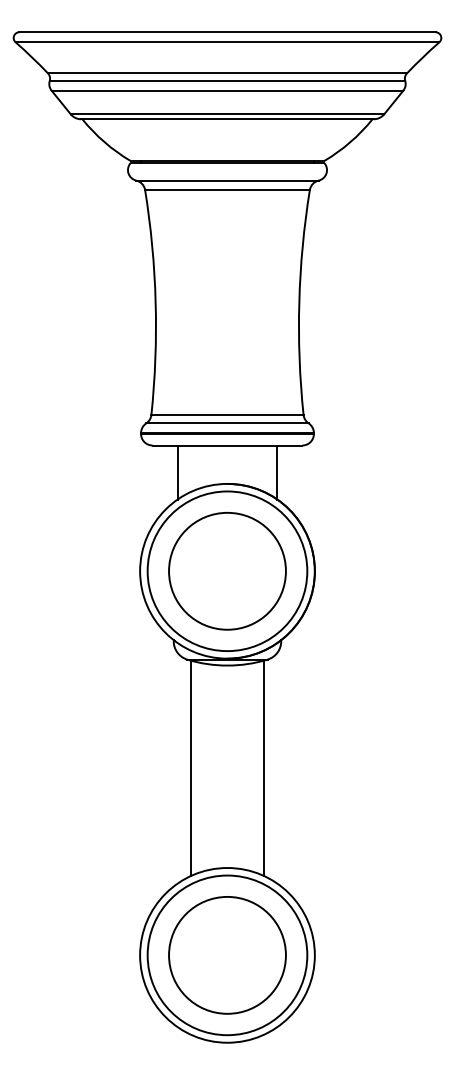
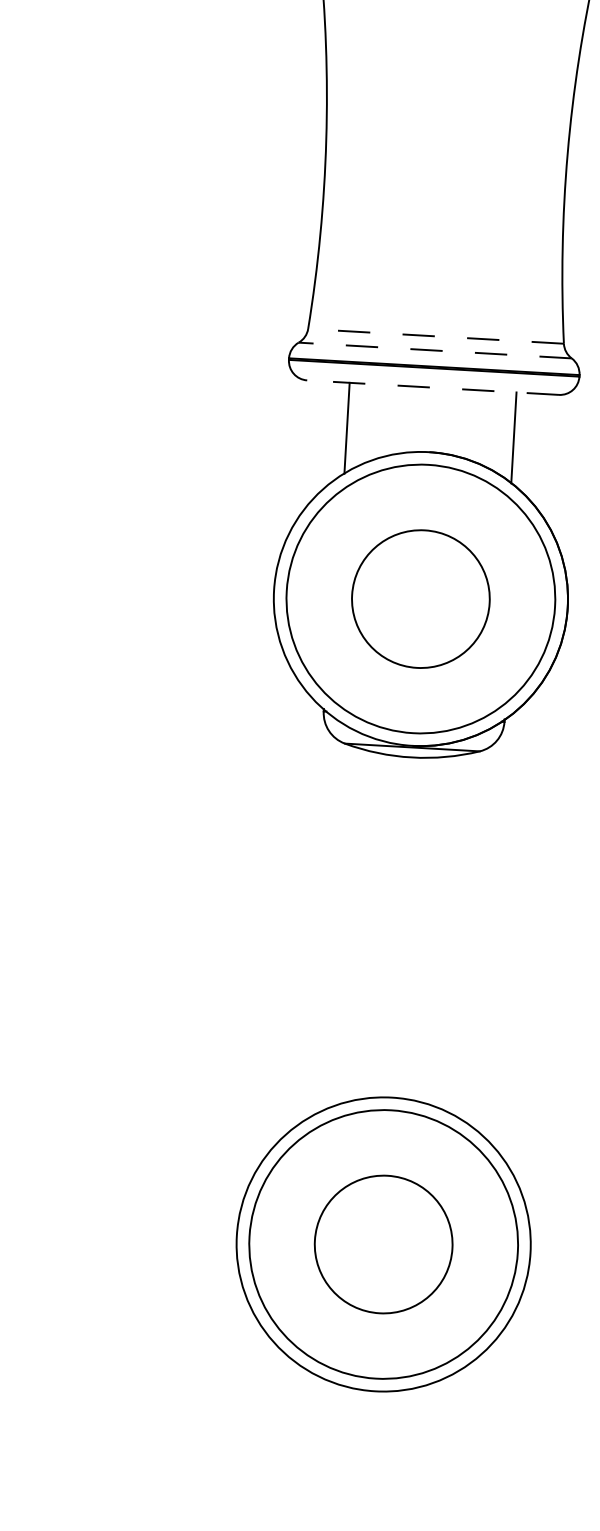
line: (226, 415) -> (434, 337), solid -> dashed
line: (227, 423) -> (435, 350), solid -> dashed
line: (227, 445) -> (433, 387), solid -> dashed
circle: (227, 571) -> (420, 599), size x0.7
line: (191, 767) -> (341, 925), removed
line: (263, 767) -> (462, 932), removed
circle: (227, 955) -> (383, 1244), size x0.7

